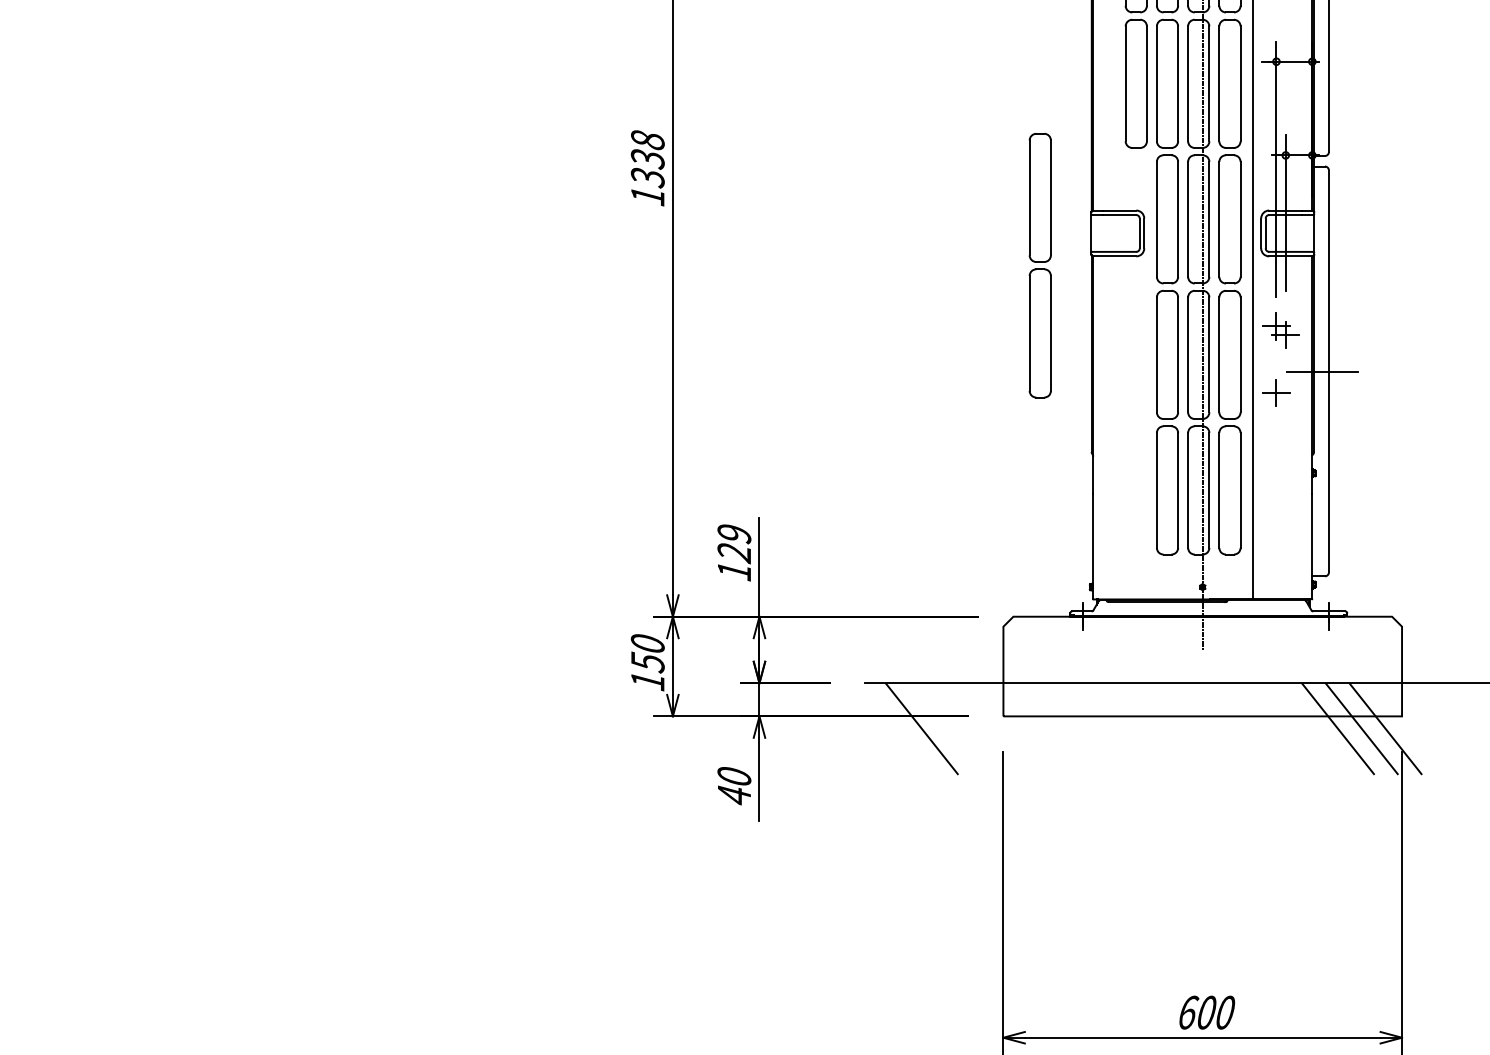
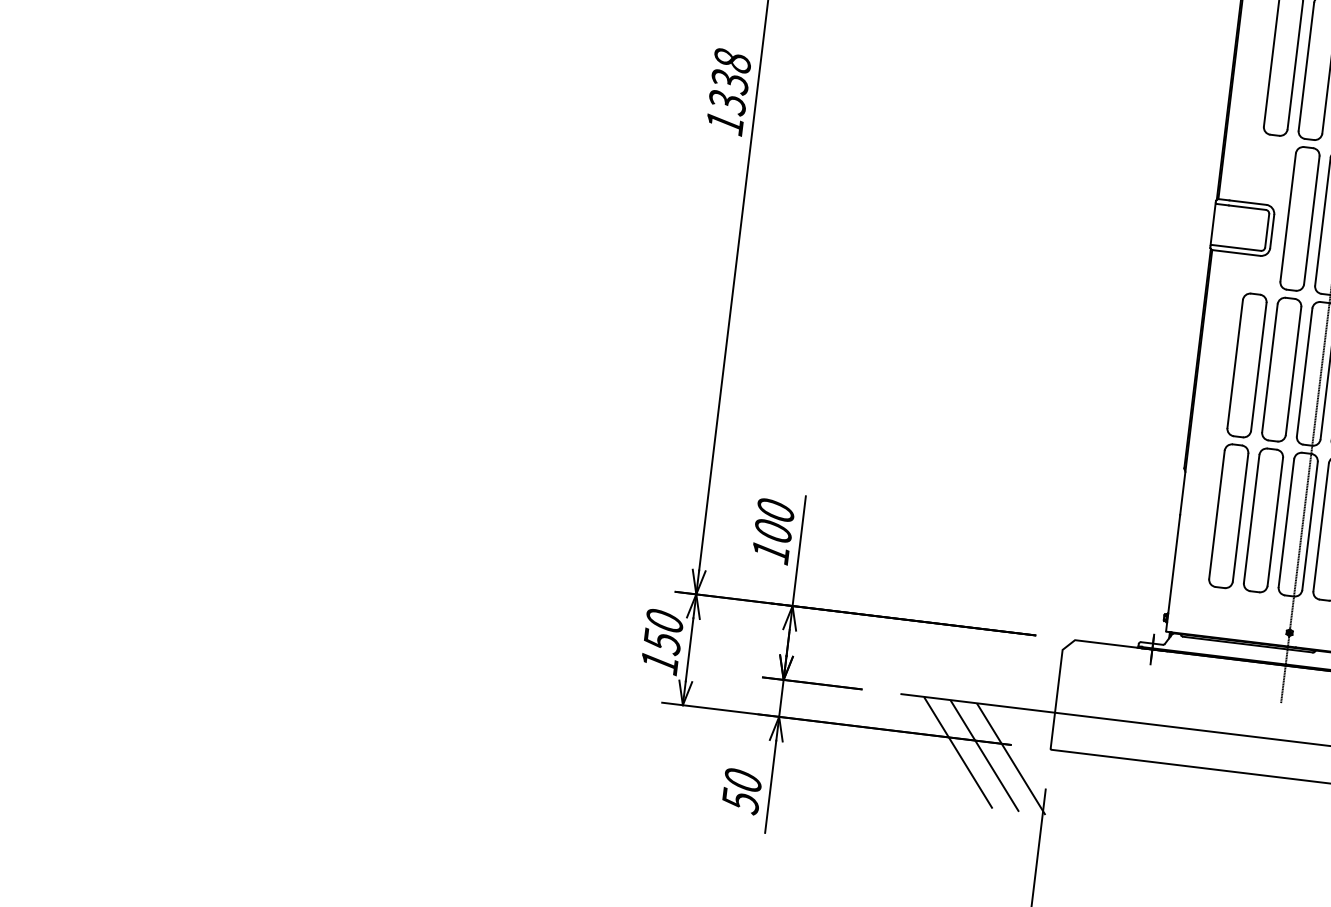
part: (1039, 265) -> (1237, 440), moved
text: (734, 544) -> (774, 522), 129 -> 100
line: (945, 729) -> (984, 756), added
line: (969, 729) -> (1011, 759), added
text: (734, 795) -> (740, 801), 40 -> 50

